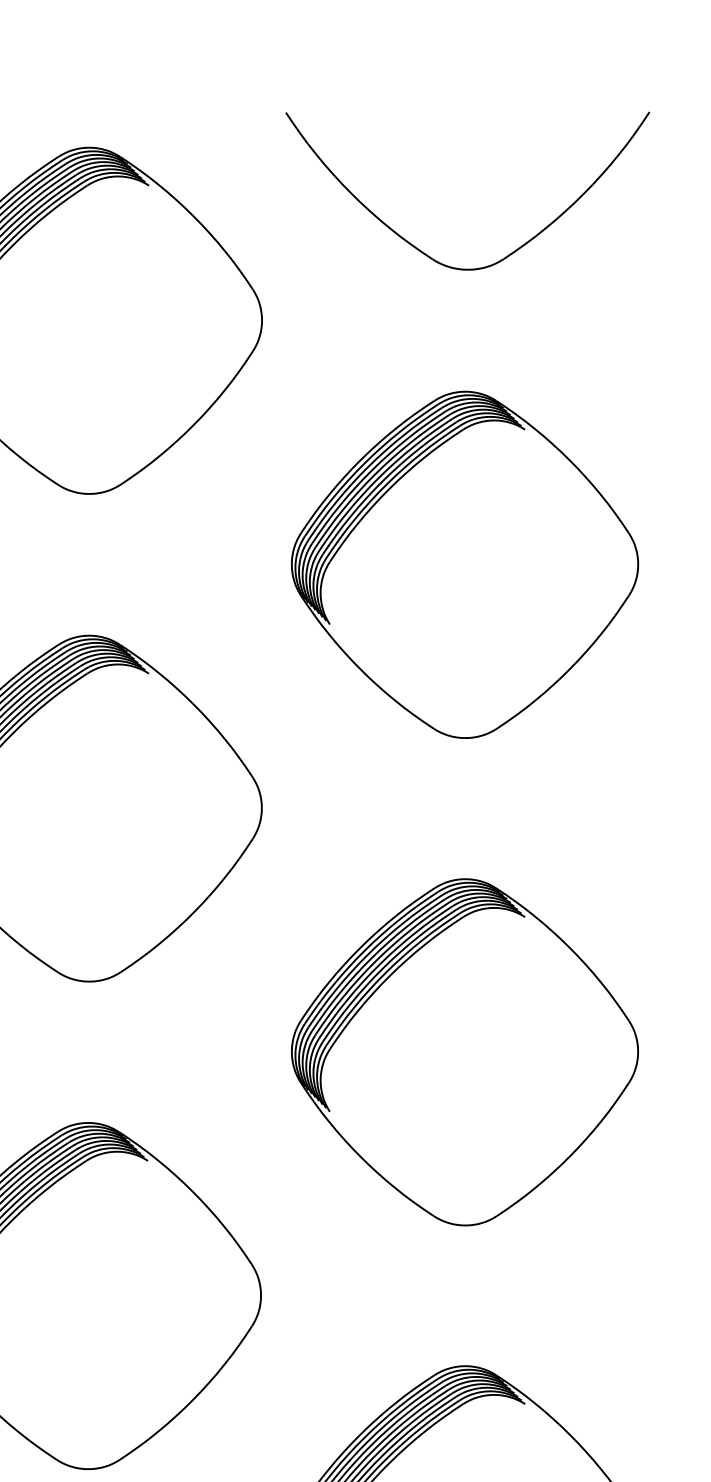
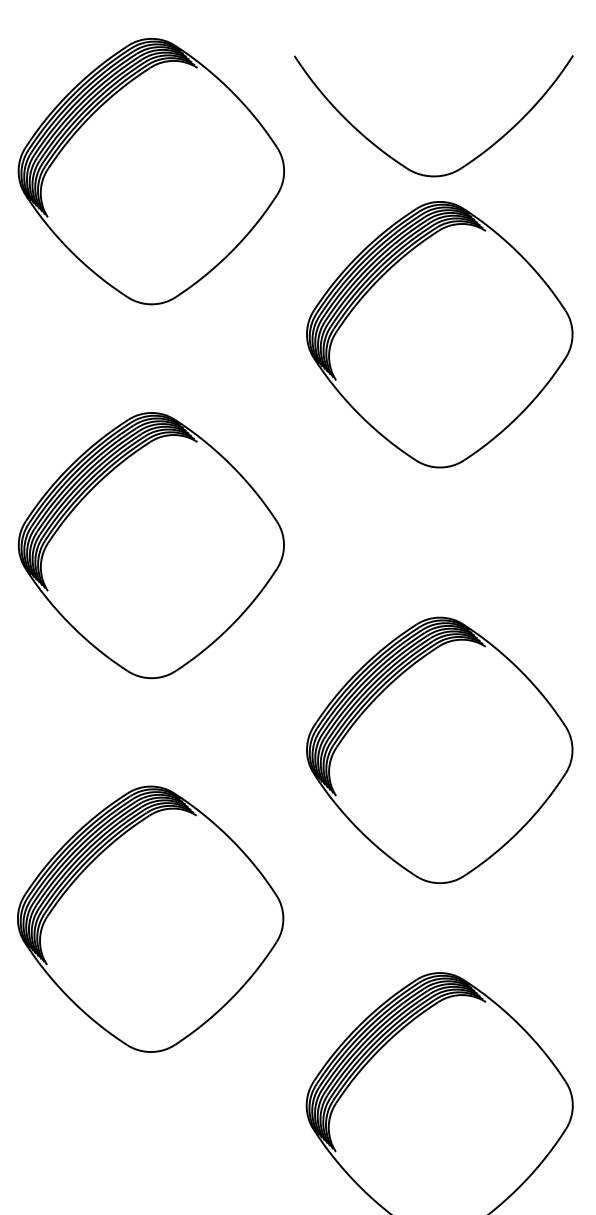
part: (420, 248) -> (397, 160), moved
part: (464, 564) -> (439, 334), moved
part: (464, 1052) -> (439, 750), moved

